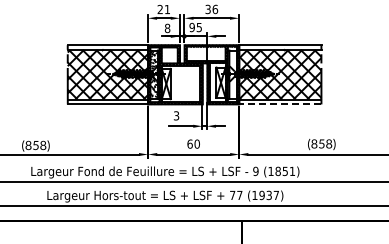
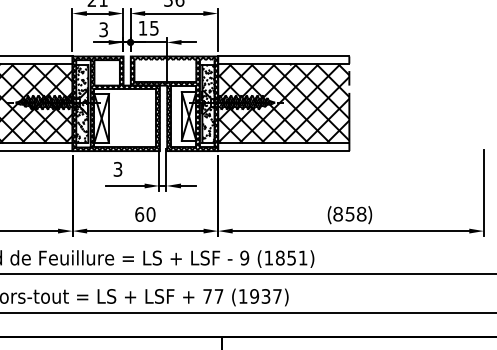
text: (191, 27) -> (141, 28), 95 -> 15
text: (167, 28) -> (103, 29), 8 -> 3
hatch: (232, 74) -> (207, 103), added
line: (279, 104) -> (282, 151), dashed -> solid

